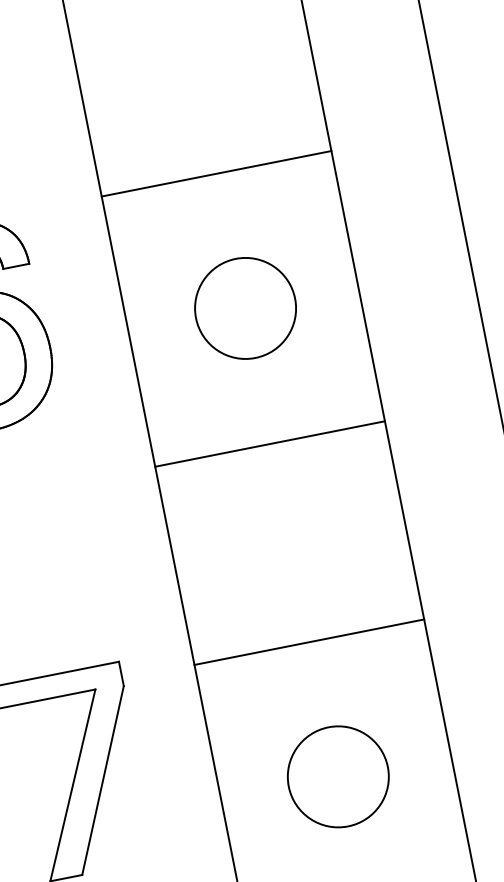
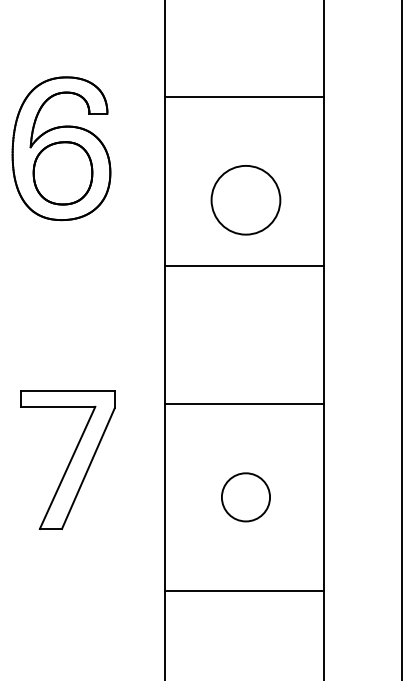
line: (216, 173) -> (244, 97), moved
circle: (244, 308) -> (245, 200), moved
circle: (337, 777) -> (245, 497), size x0.7

